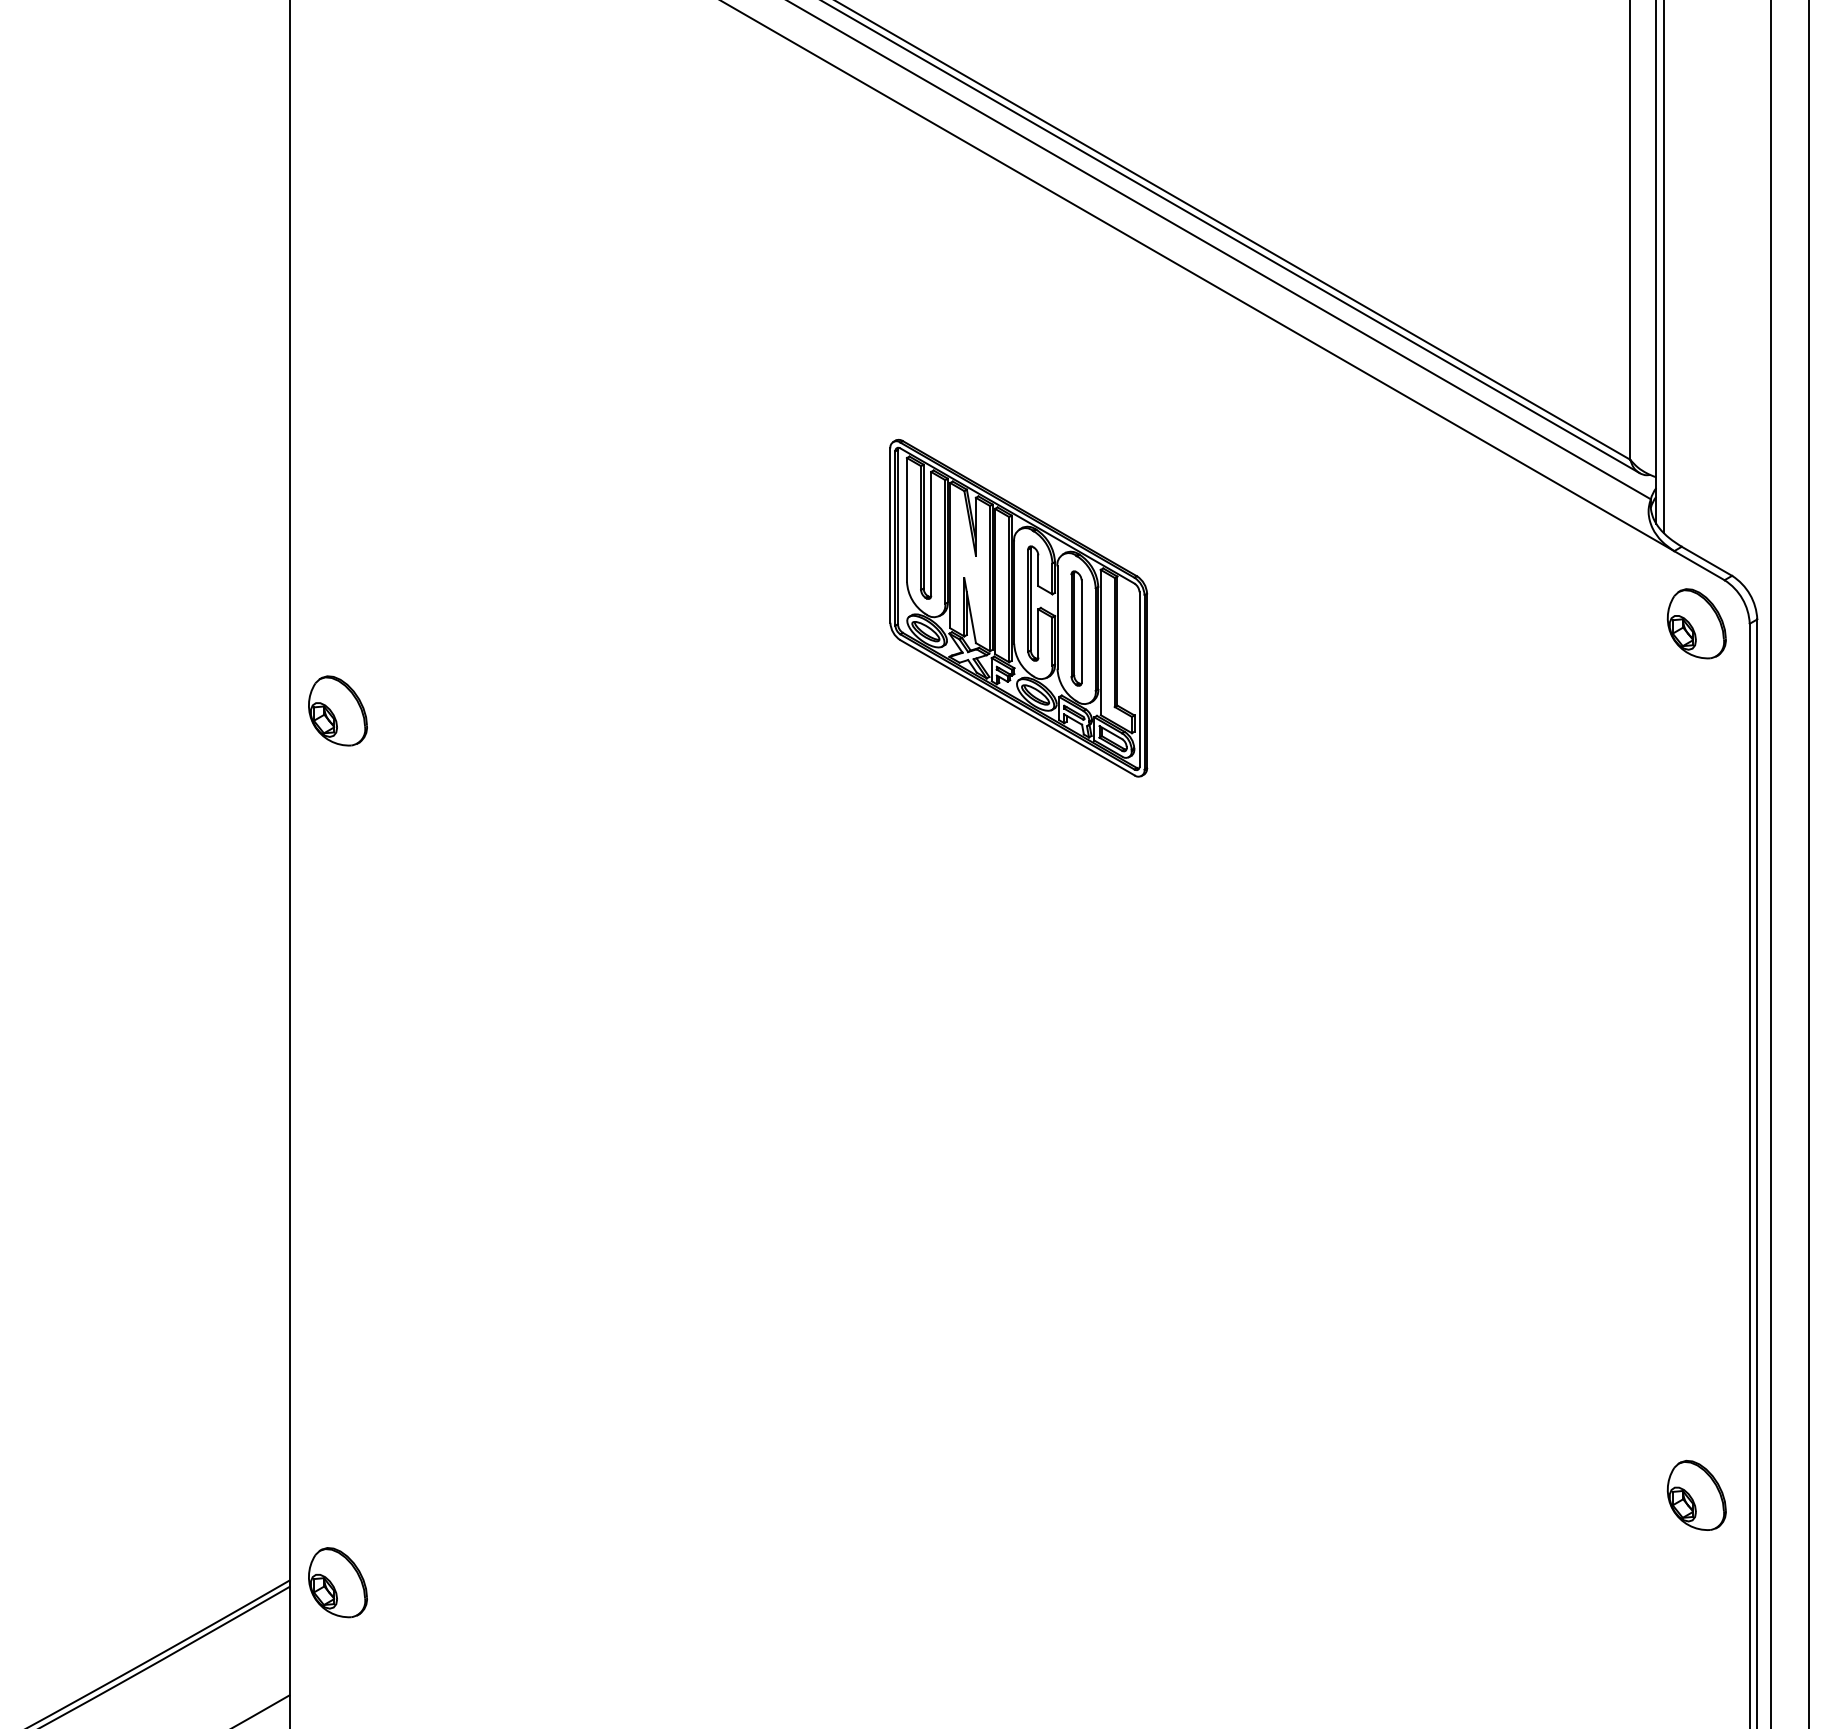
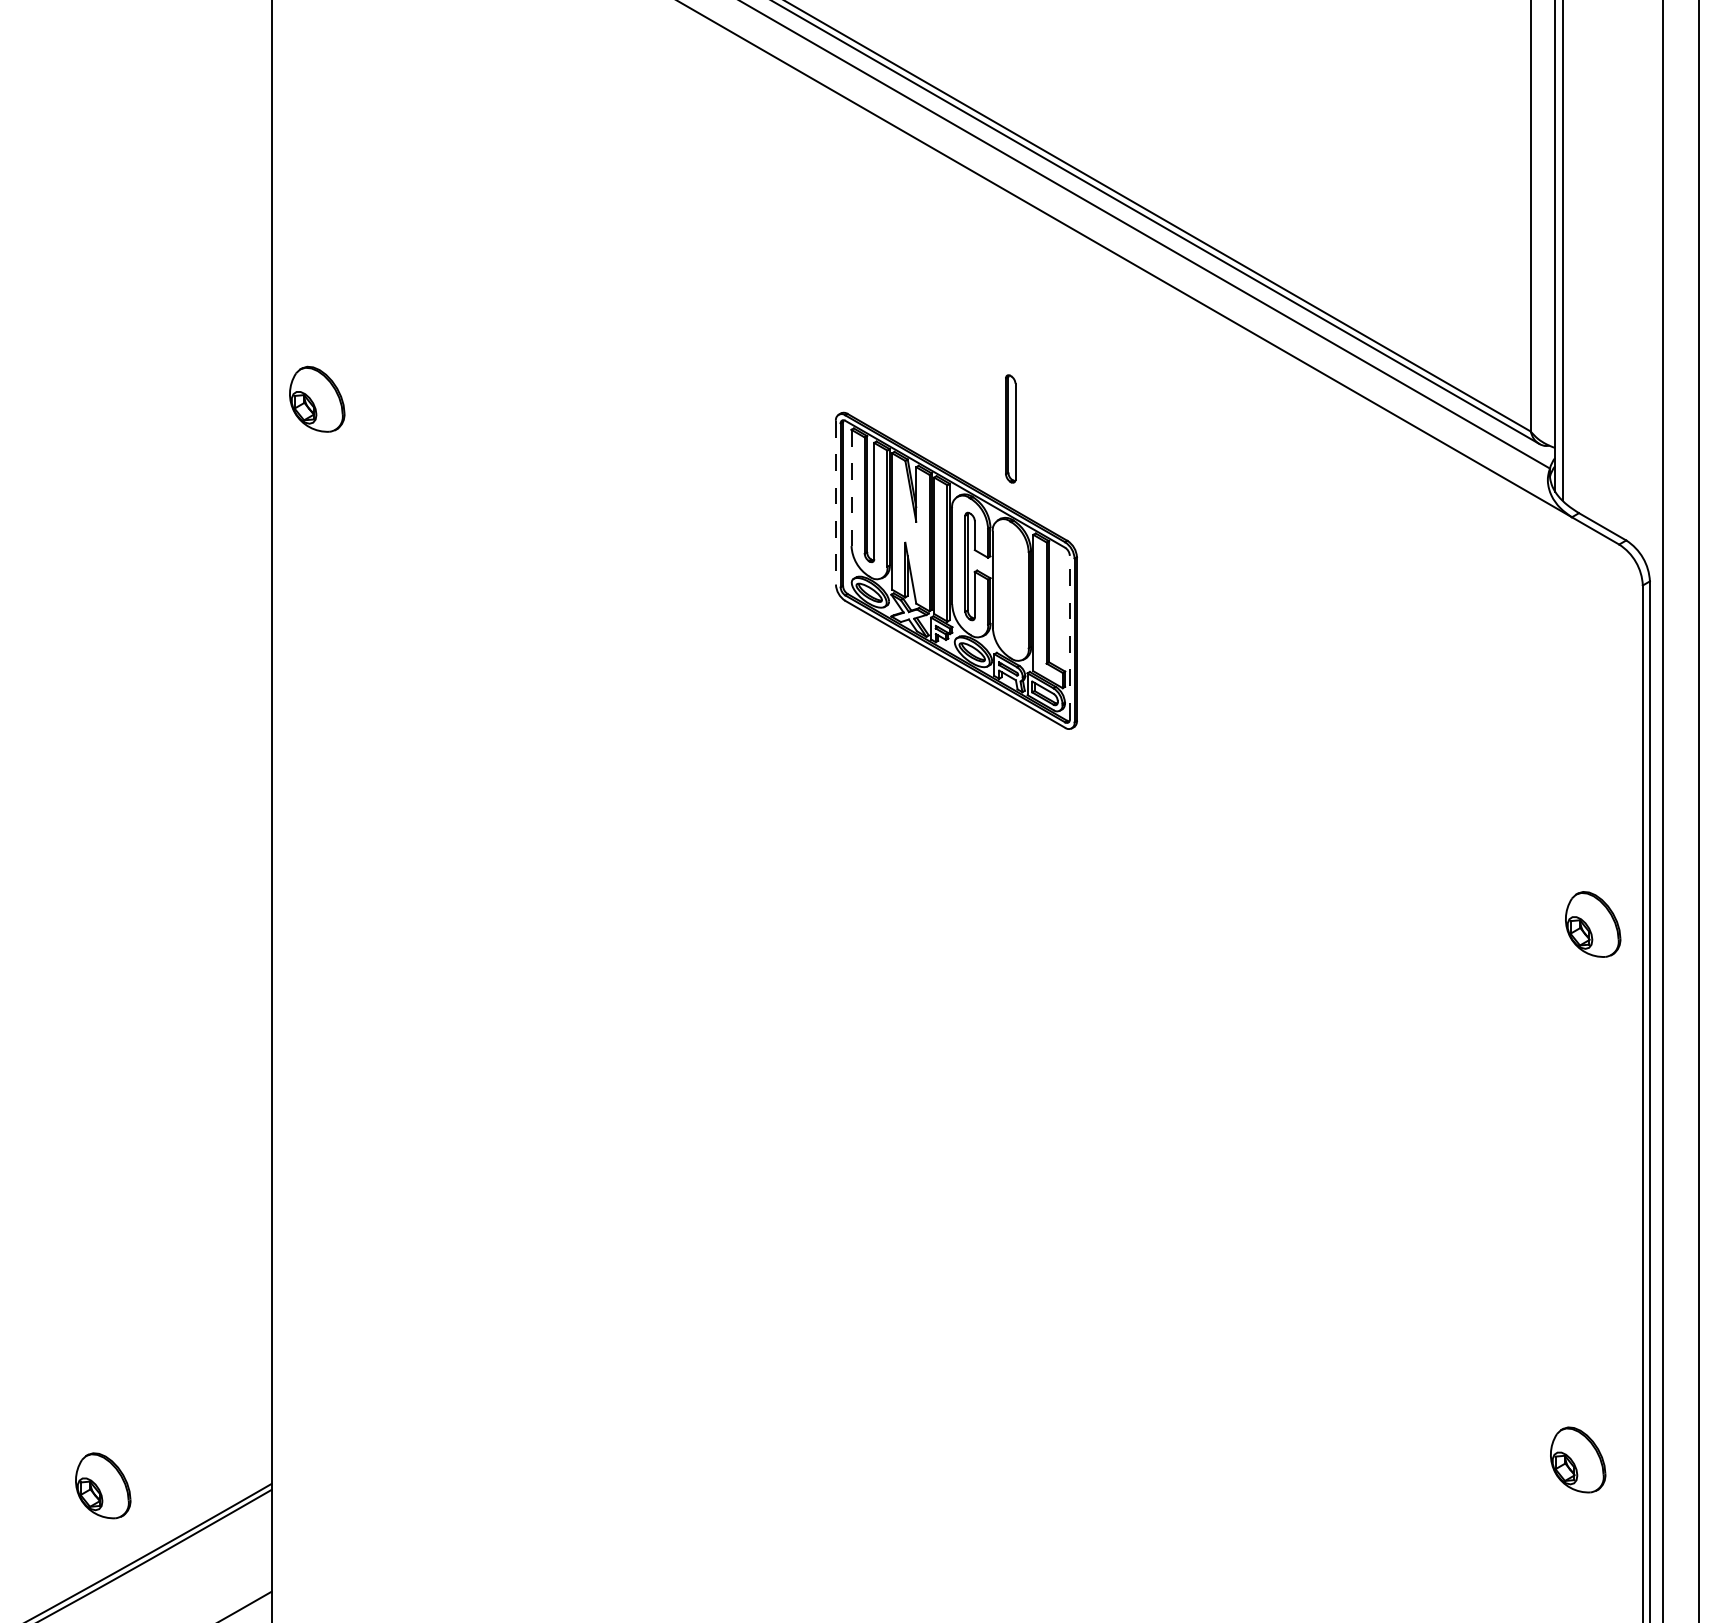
line: (906, 520) -> (851, 488), solid -> dashed
line: (889, 535) -> (835, 502), solid -> dashed
part: (1697, 623) -> (1593, 924), moved
part: (1076, 628) -> (1010, 428), moved
line: (1139, 679) -> (1069, 637), solid -> dashed
part: (338, 710) -> (317, 398), moved
part: (1697, 1494) -> (1578, 1459), moved
part: (338, 1582) -> (103, 1485), moved

